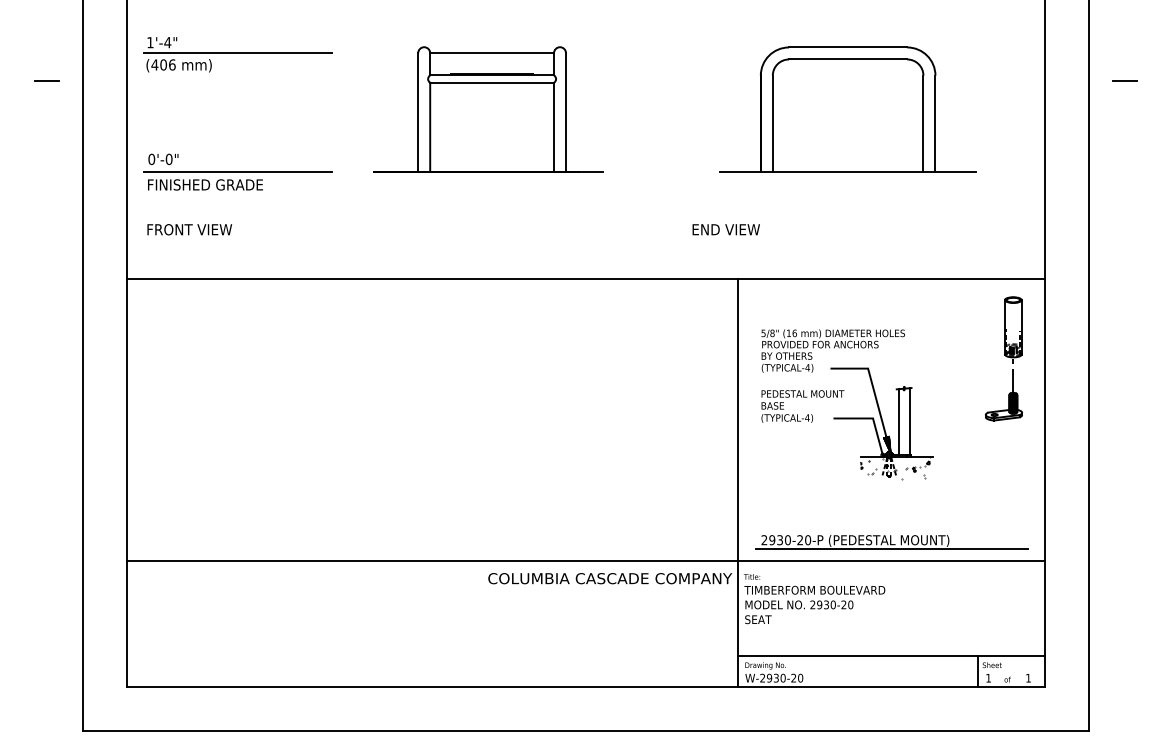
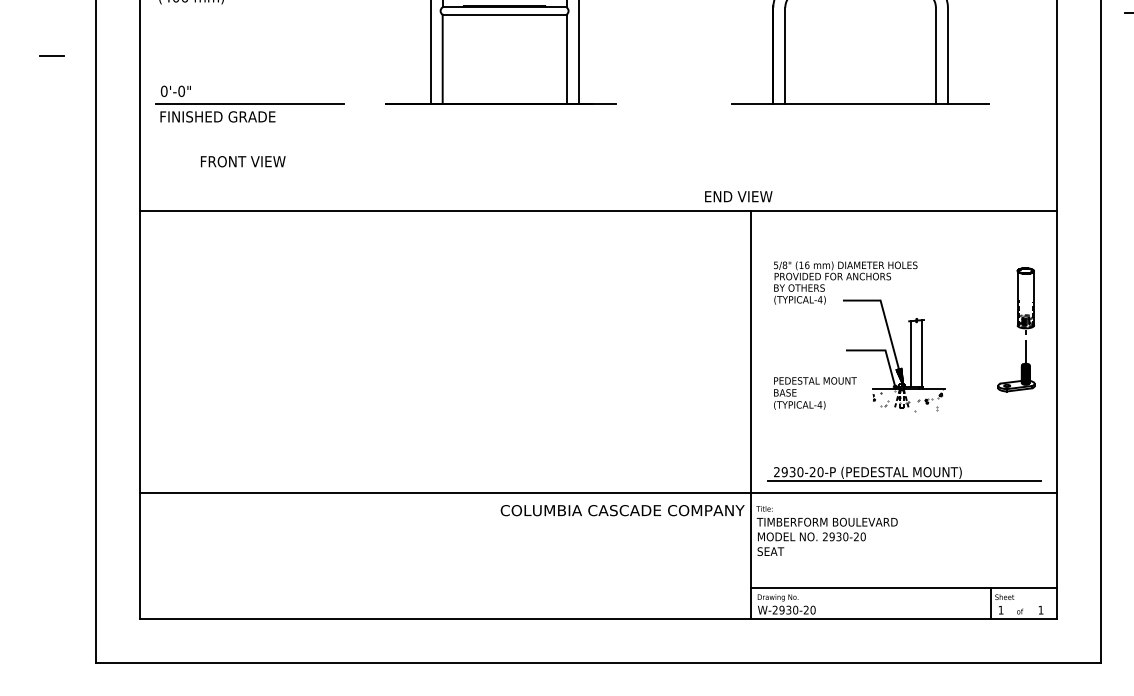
line: (46, 80) -> (50, 55), moved
text: (189, 229) -> (242, 161), moved
text: (725, 229) -> (737, 196), moved
part: (1003, 358) -> (1015, 329), moved
text: (802, 406) -> (814, 393), moved

